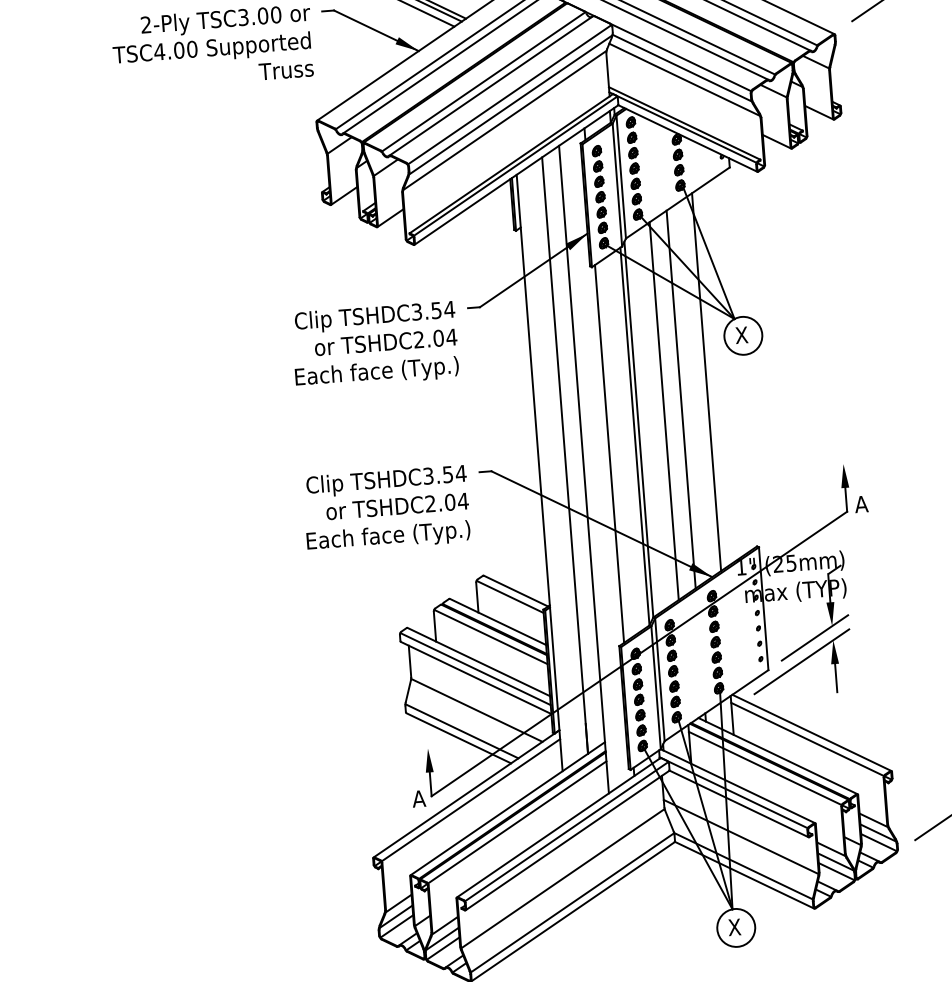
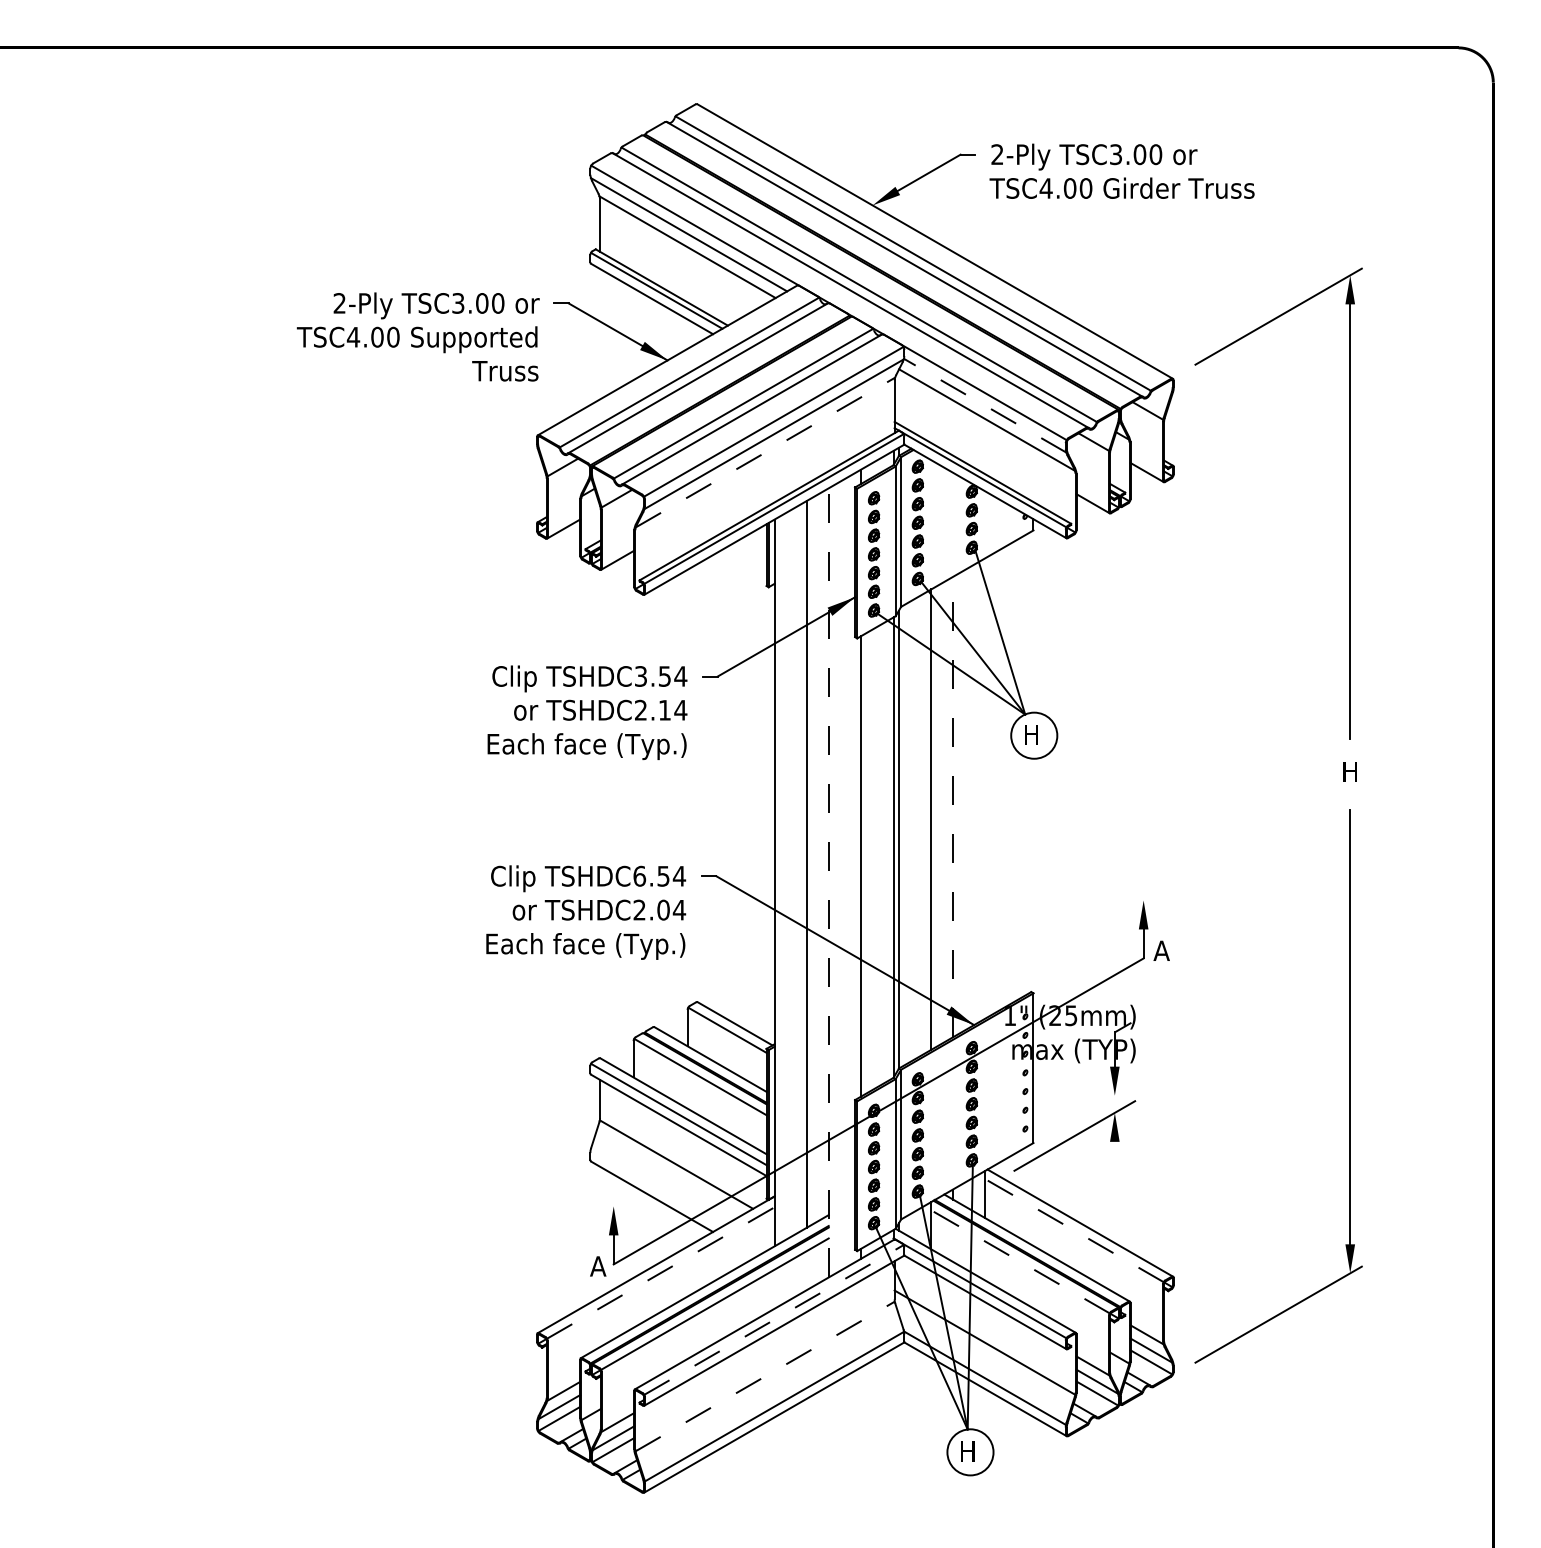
line: (682, 67) -> (985, 405), solid -> dashed
line: (504, 120) -> (765, 452), solid -> dashed
text: (741, 335) -> (1031, 734), X -> H
text: (438, 337) -> (664, 709), TSHDC2.04 -> TSHDC2.14
line: (706, 382) -> (985, 788), removed
line: (680, 399) -> (952, 806), solid -> dashed
line: (583, 469) -> (828, 882), solid -> dashed
text: (428, 475) -> (639, 875), TSHDC3.54 -> TSHDC6.54
line: (814, 637) -> (1092, 1107), removed
line: (835, 677) -> (1114, 1158), removed
line: (461, 731) -> (656, 1188), removed
line: (807, 739) -> (1074, 1230), solid -> dashed
line: (765, 768) -> (1020, 1261), solid -> dashed
line: (471, 799) -> (661, 1272), solid -> dashed
line: (567, 831) -> (774, 1319), solid -> dashed
line: (563, 878) -> (765, 1376), solid -> dashed
text: (734, 927) -> (968, 1451), X -> H

